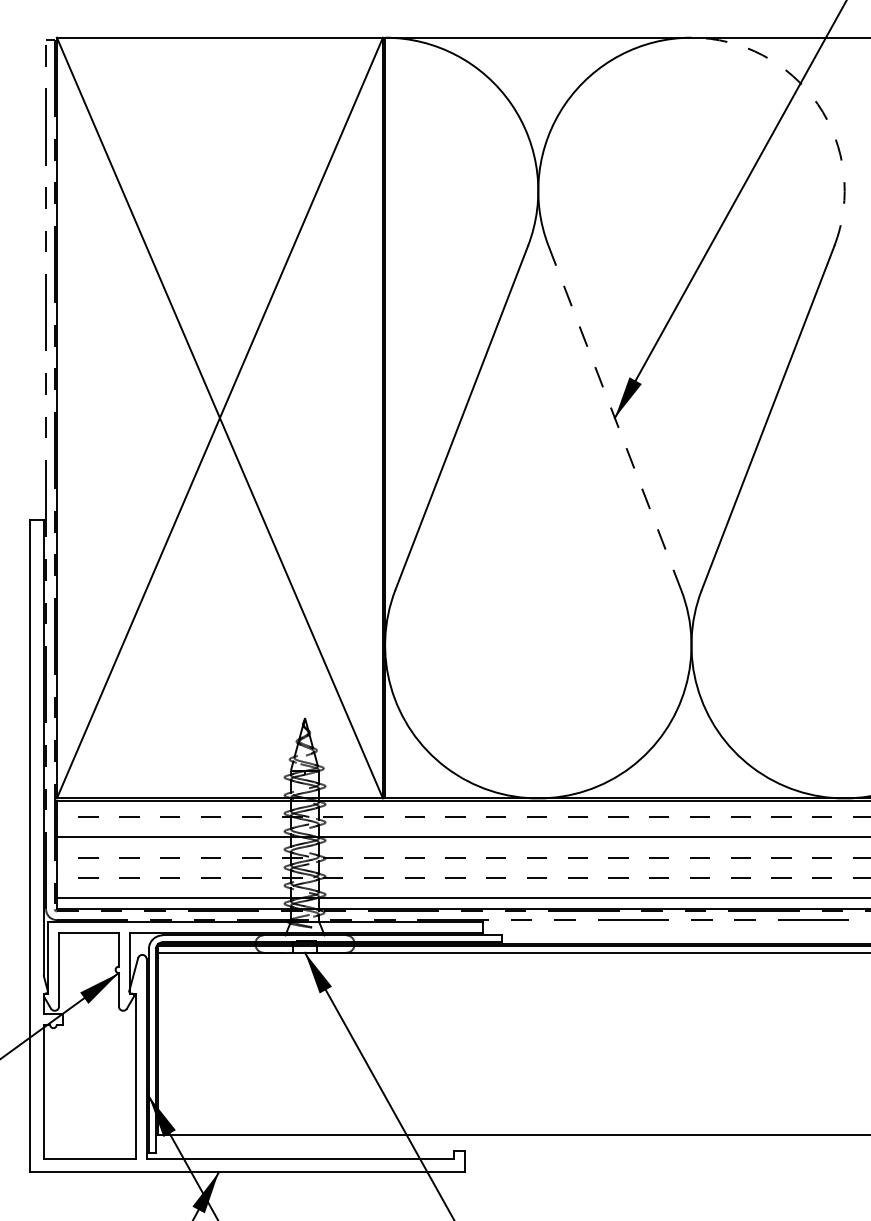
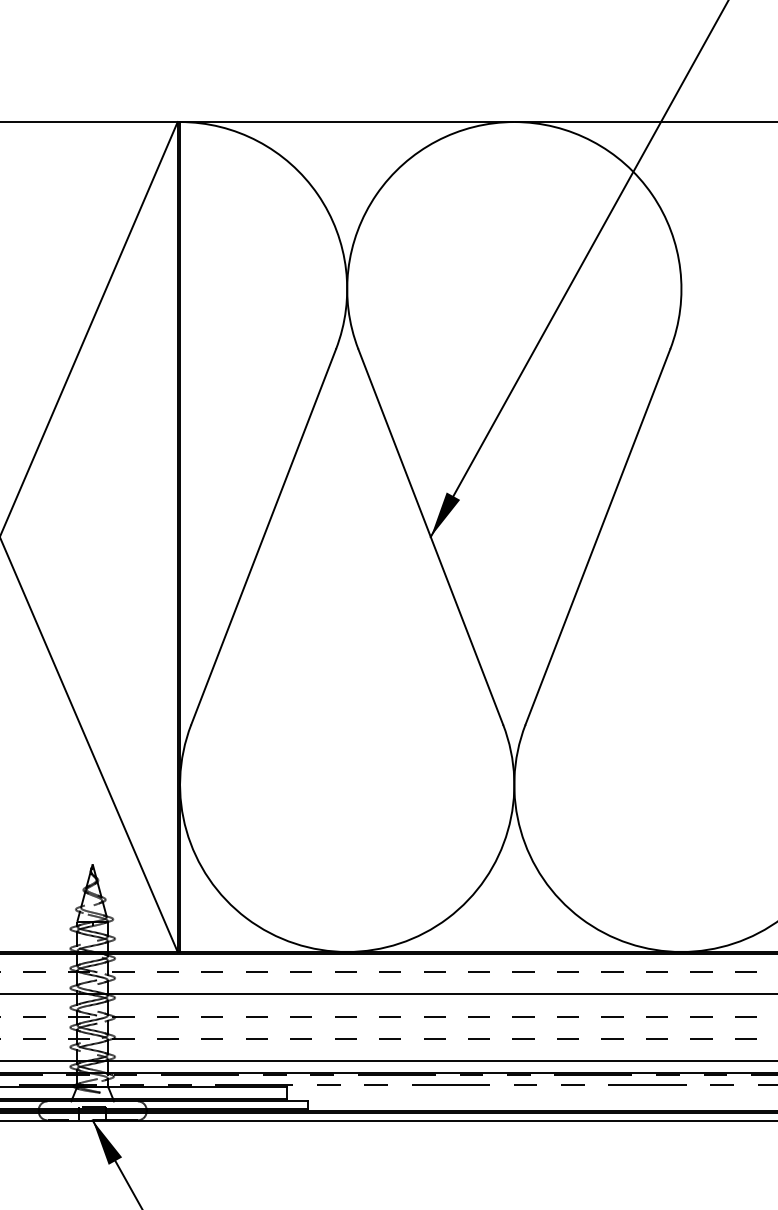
arc: (817, 104) -> (651, 194), dashed -> solid
line: (614, 417) -> (430, 536), dashed -> solid

